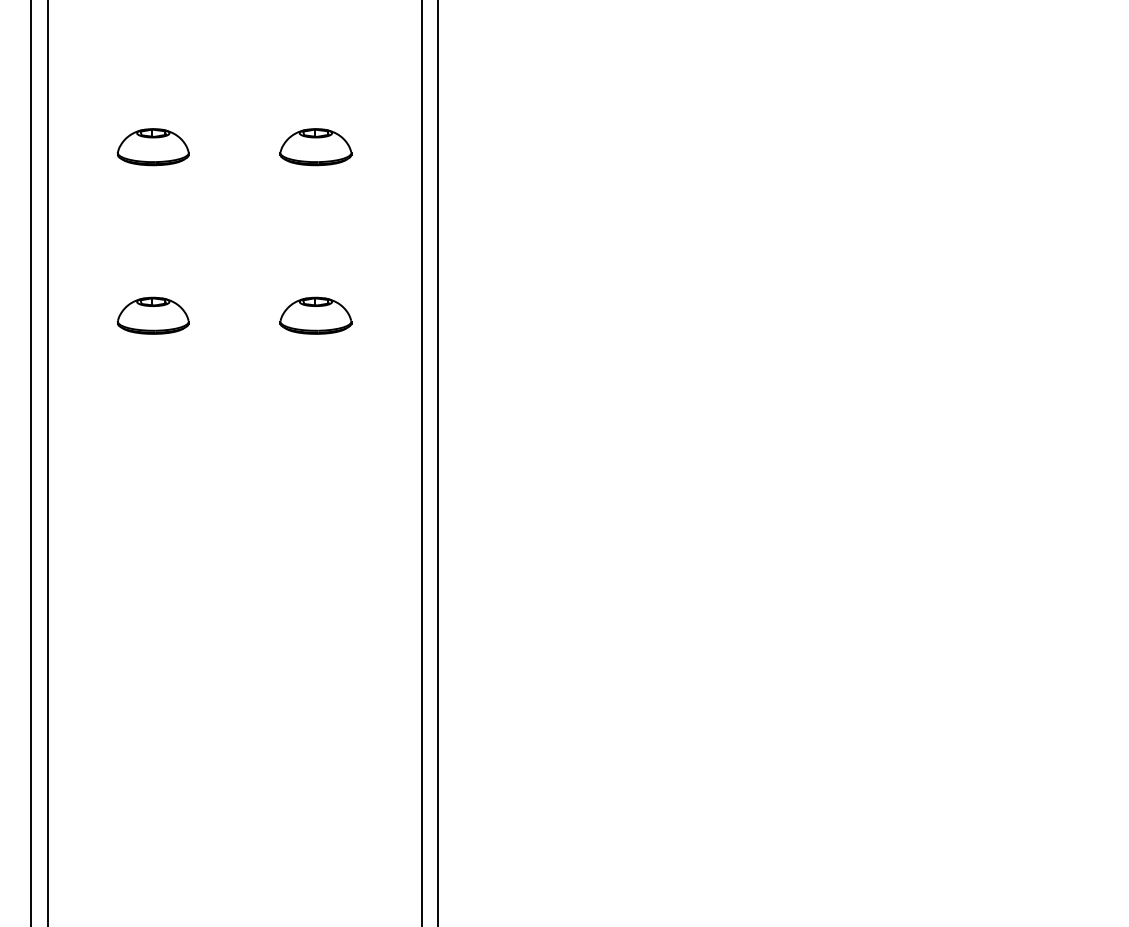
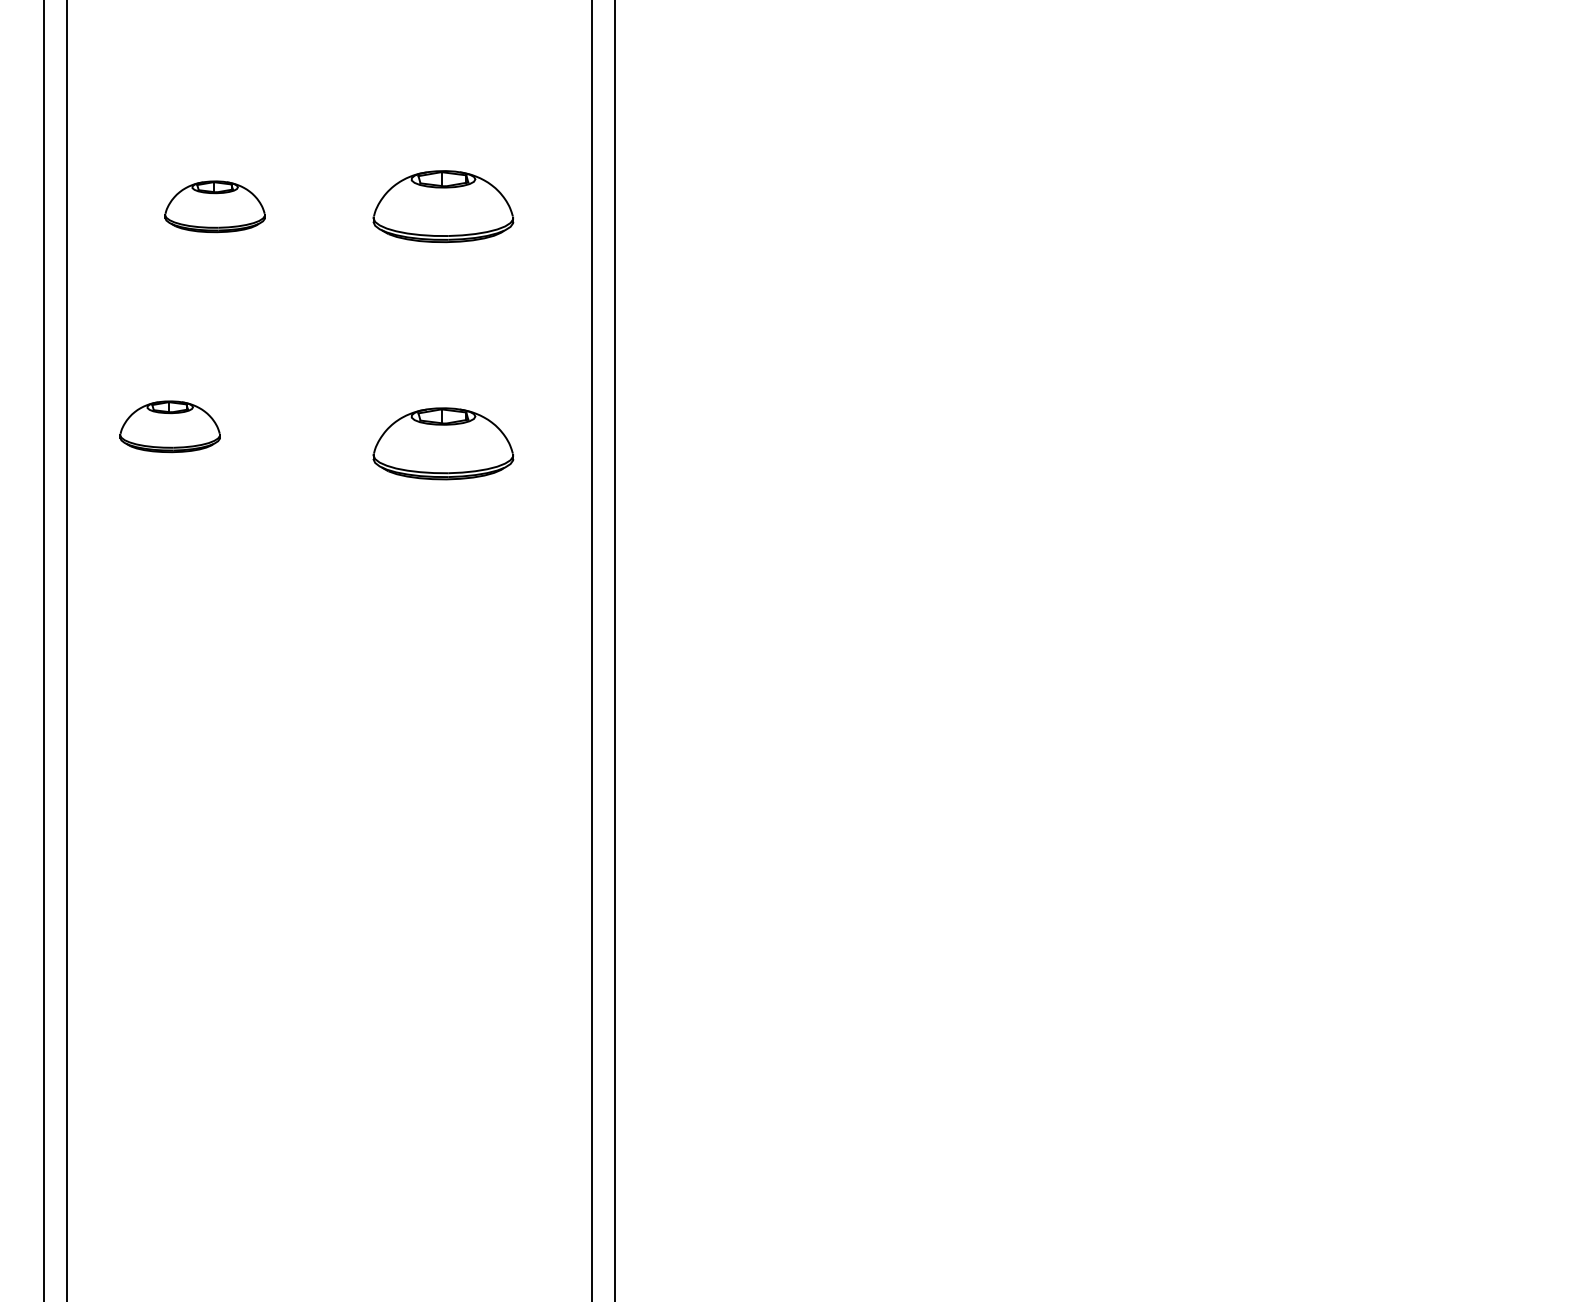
part: (315, 147) -> (442, 207), size x1.4
part: (152, 315) -> (169, 426), moved
part: (315, 315) -> (442, 443), size x1.4

